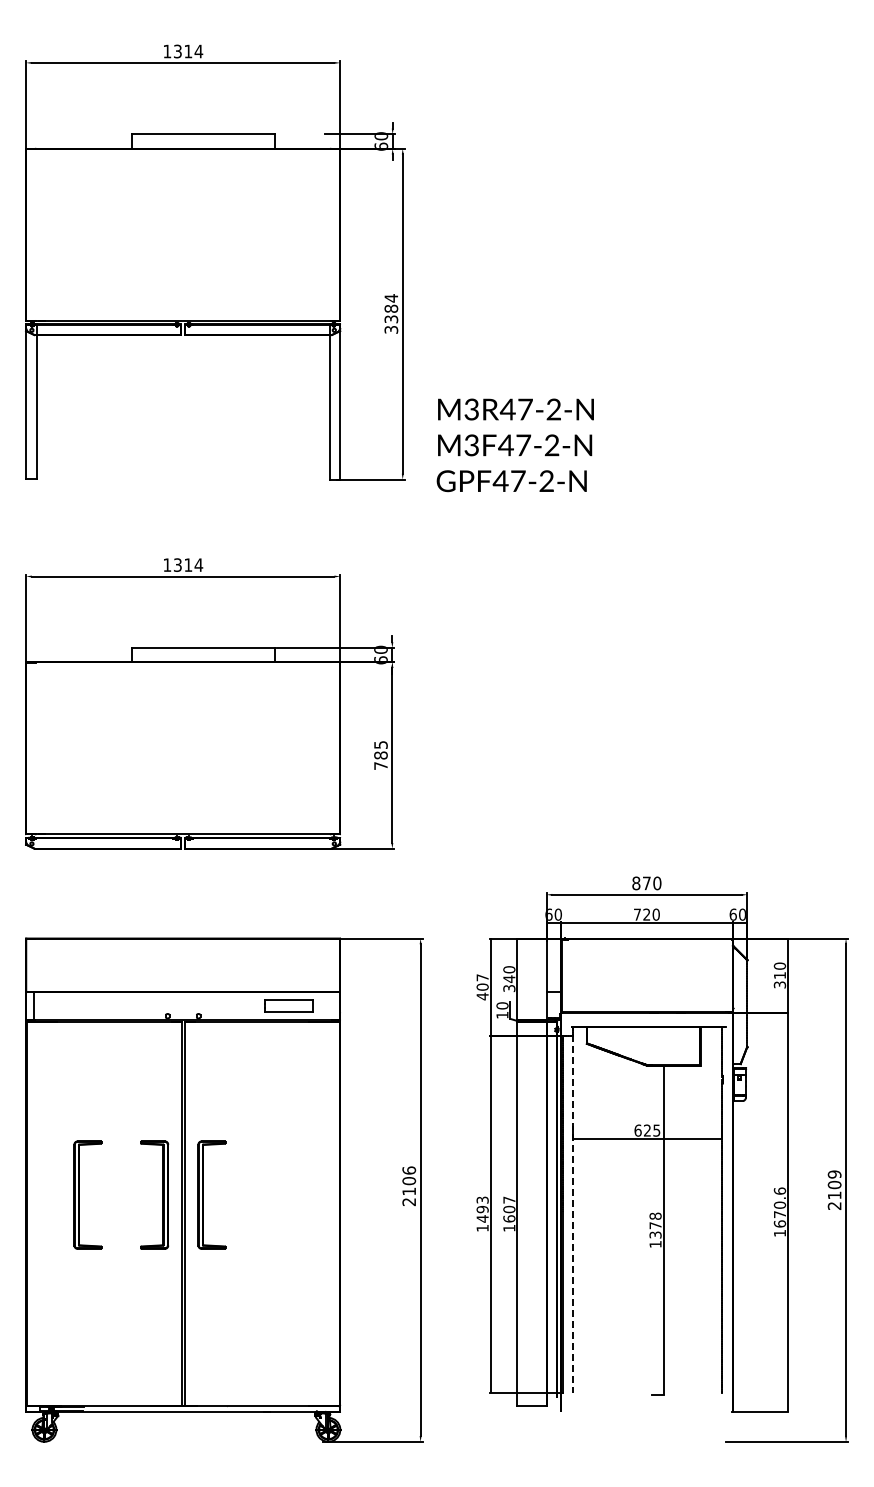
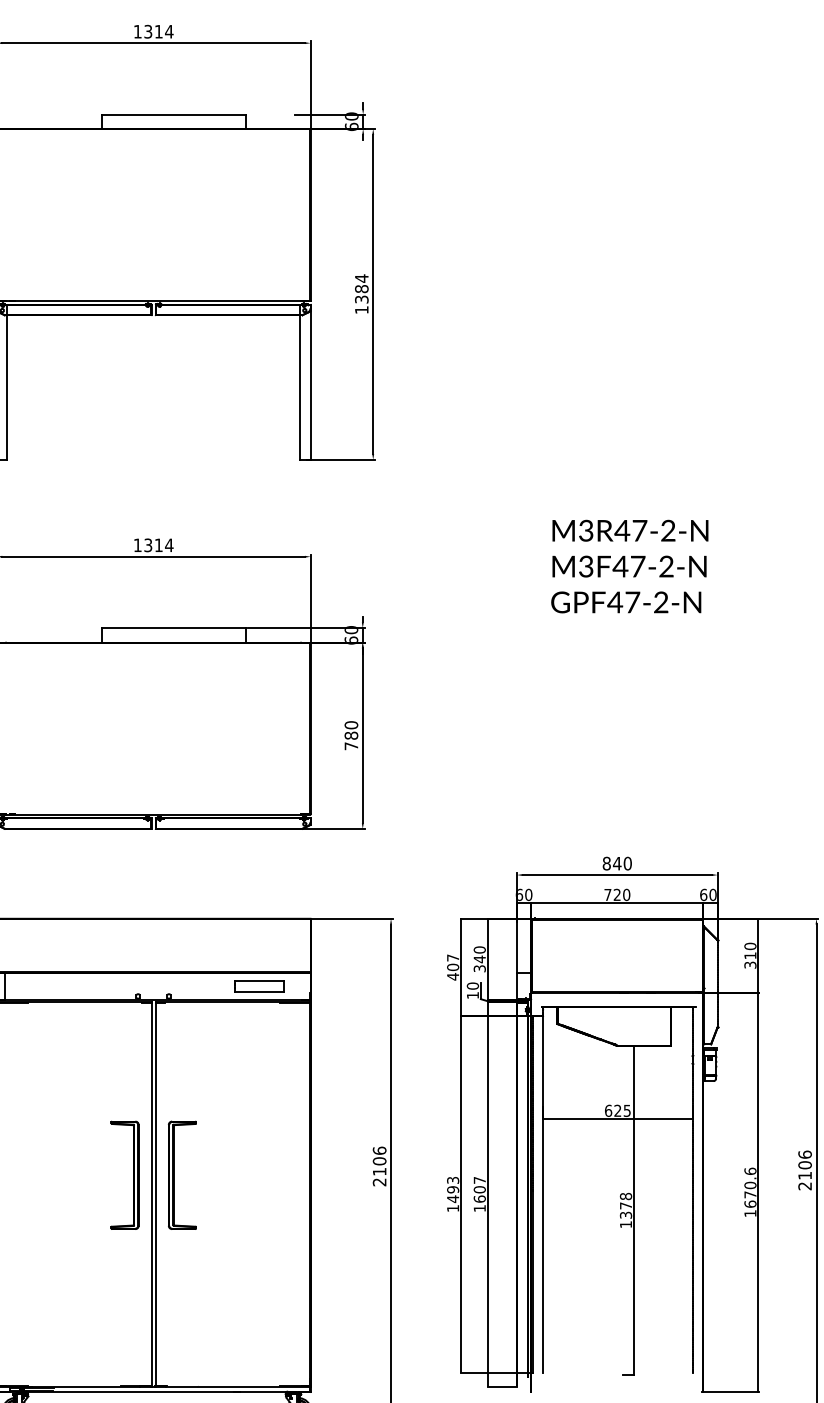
text: (391, 329) -> (361, 309), 3384 -> 1384
text: (514, 445) -> (628, 566), moved
text: (380, 744) -> (350, 724), 785 -> 780
text: (646, 883) -> (616, 863), 870 -> 840
text: (834, 1174) -> (804, 1154), 2109 -> 2106
part: (79, 1194) -> (49, 1174), removed
line: (572, 1214) -> (542, 1194), dashed -> solid

